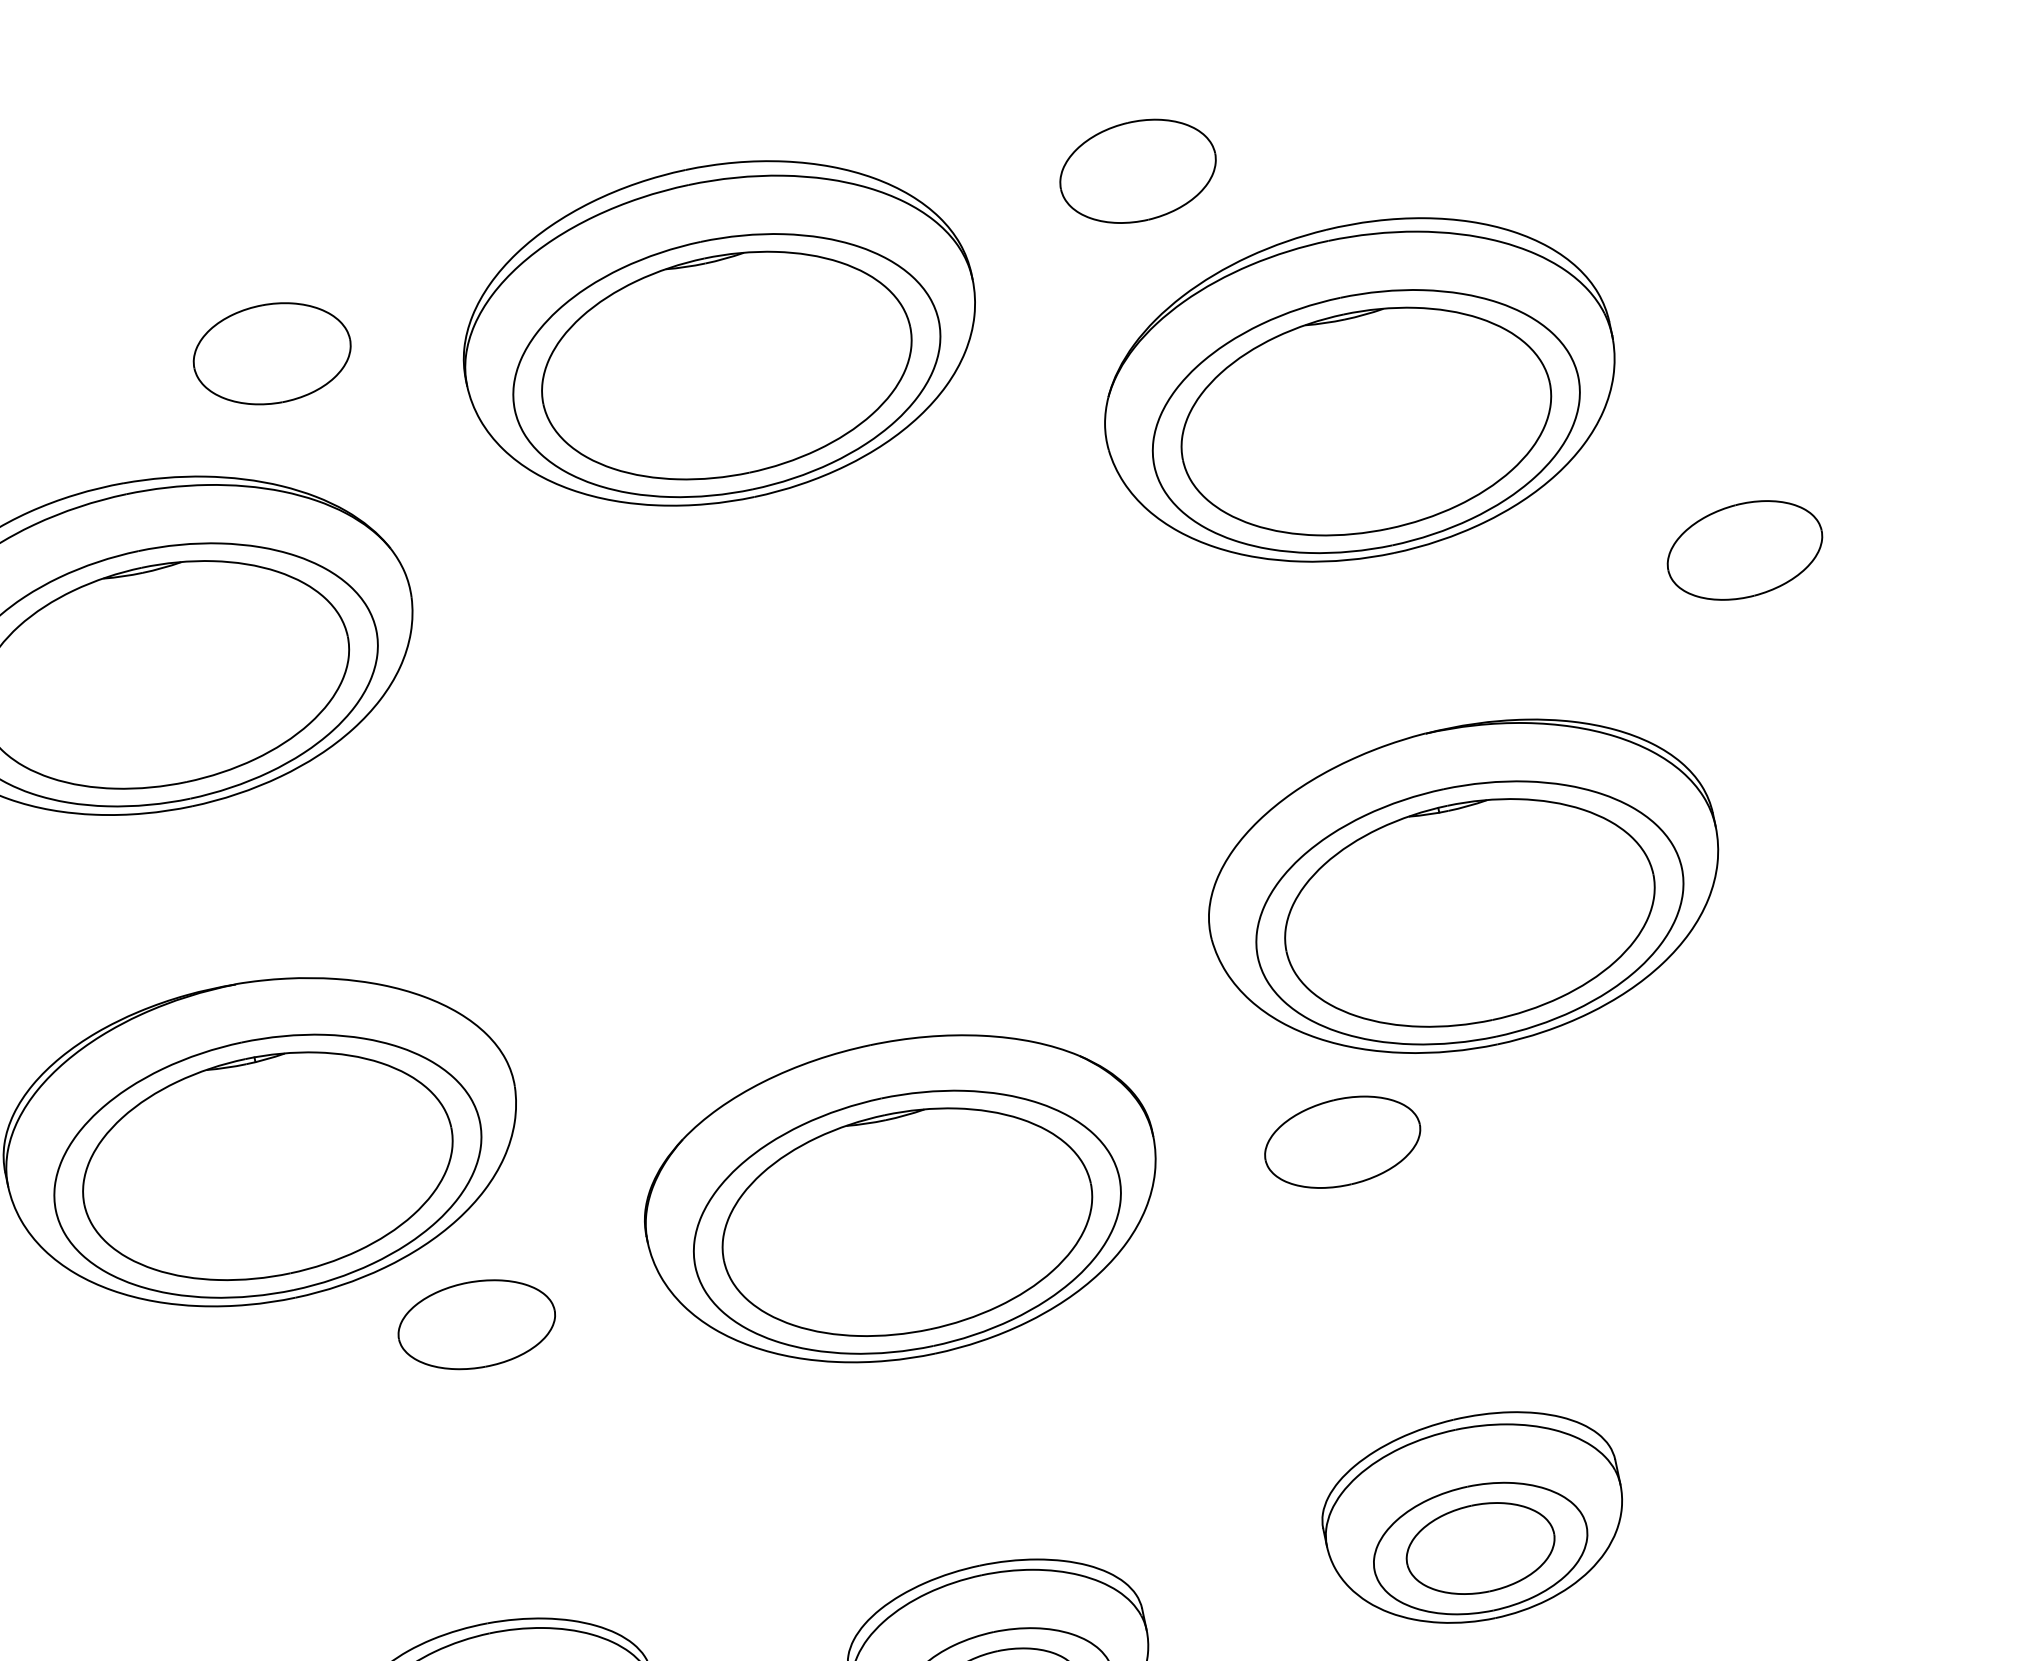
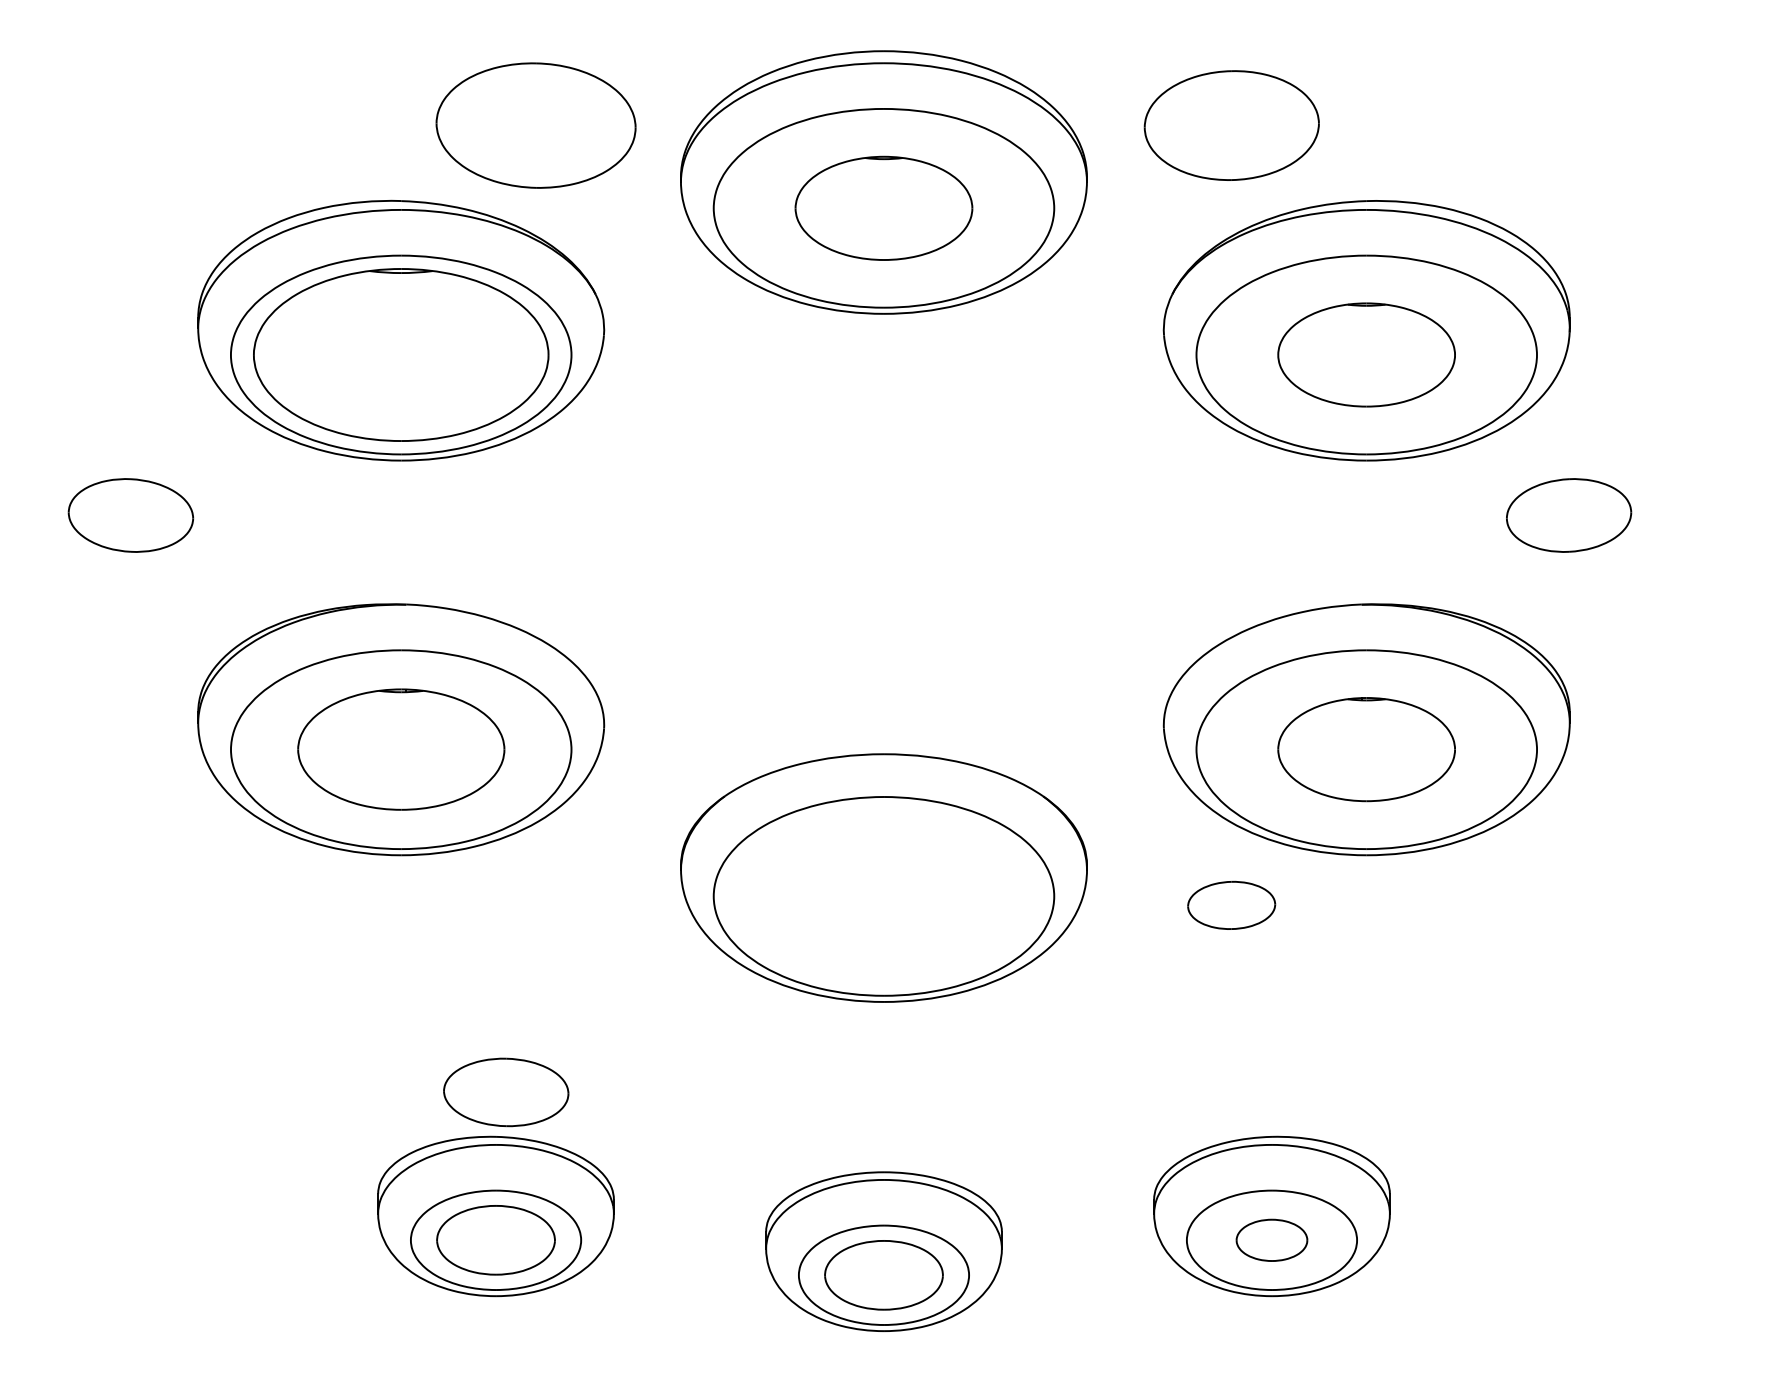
part: (1137, 171) -> (1231, 125), size x1.4
part: (272, 353) -> (536, 125), size x1.6
part: (726, 365) -> (883, 208), size x0.6
part: (1365, 420) -> (1366, 354), size x0.6
part: (1745, 550) -> (1569, 515), moved
part: (1469, 912) -> (1366, 749), size x0.6
part: (1342, 1142) -> (1231, 905), size x0.7
part: (268, 1165) -> (401, 749), size x0.7
part: (906, 1222) -> (883, 896), removed
part: (477, 1324) -> (506, 1092), moved
part: (1480, 1548) -> (1271, 1240), size x0.6

